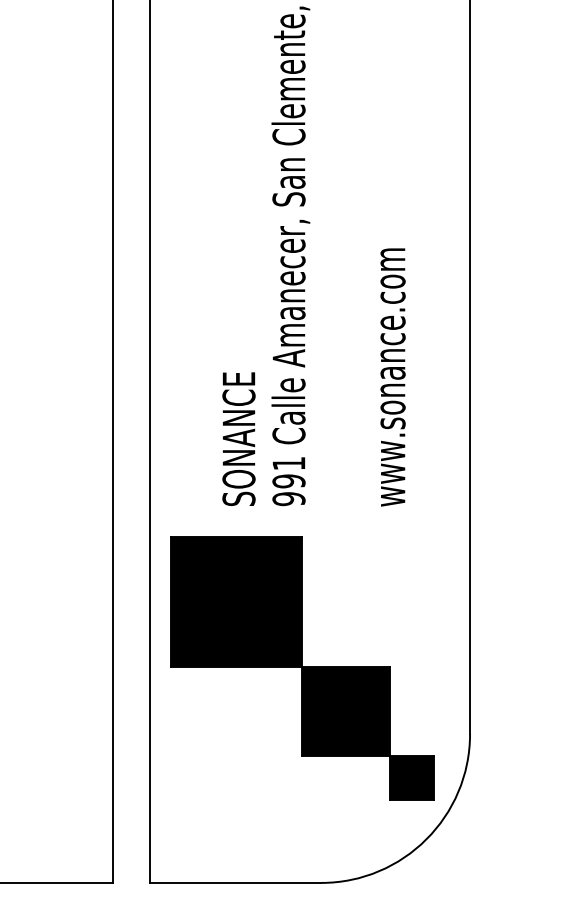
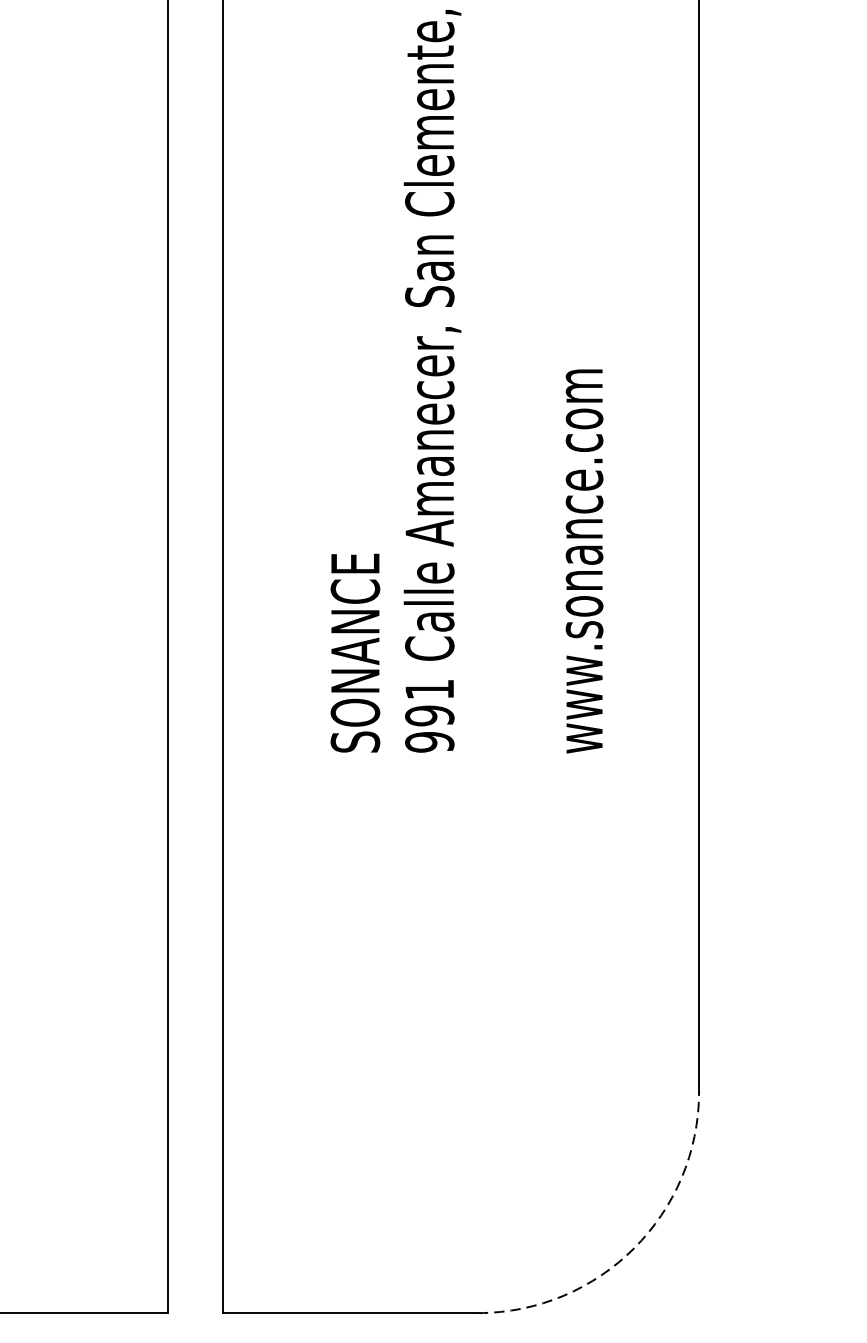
part: (302, 668) -> (449, 994), removed
arc: (426, 839) -> (634, 1248), solid -> dashed

